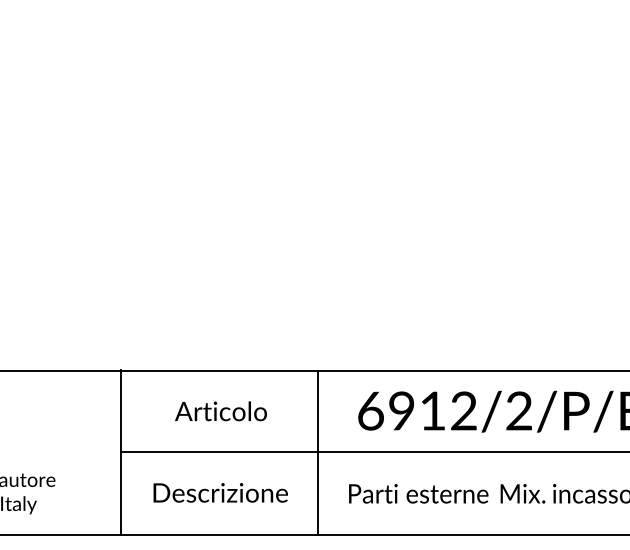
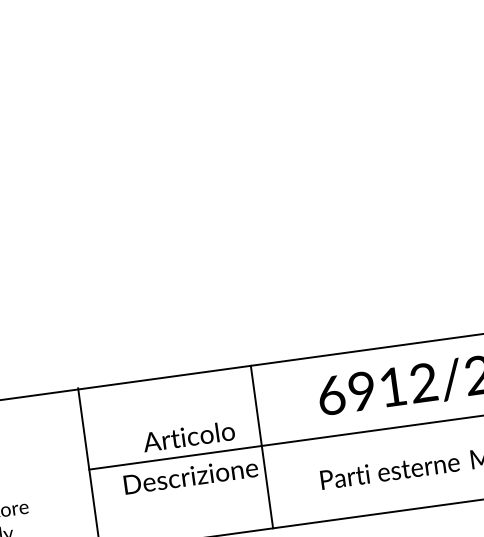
text: (220, 411) -> (188, 436), moved
line: (318, 452) -> (262, 446), moved
text: (220, 492) -> (190, 475), moved

